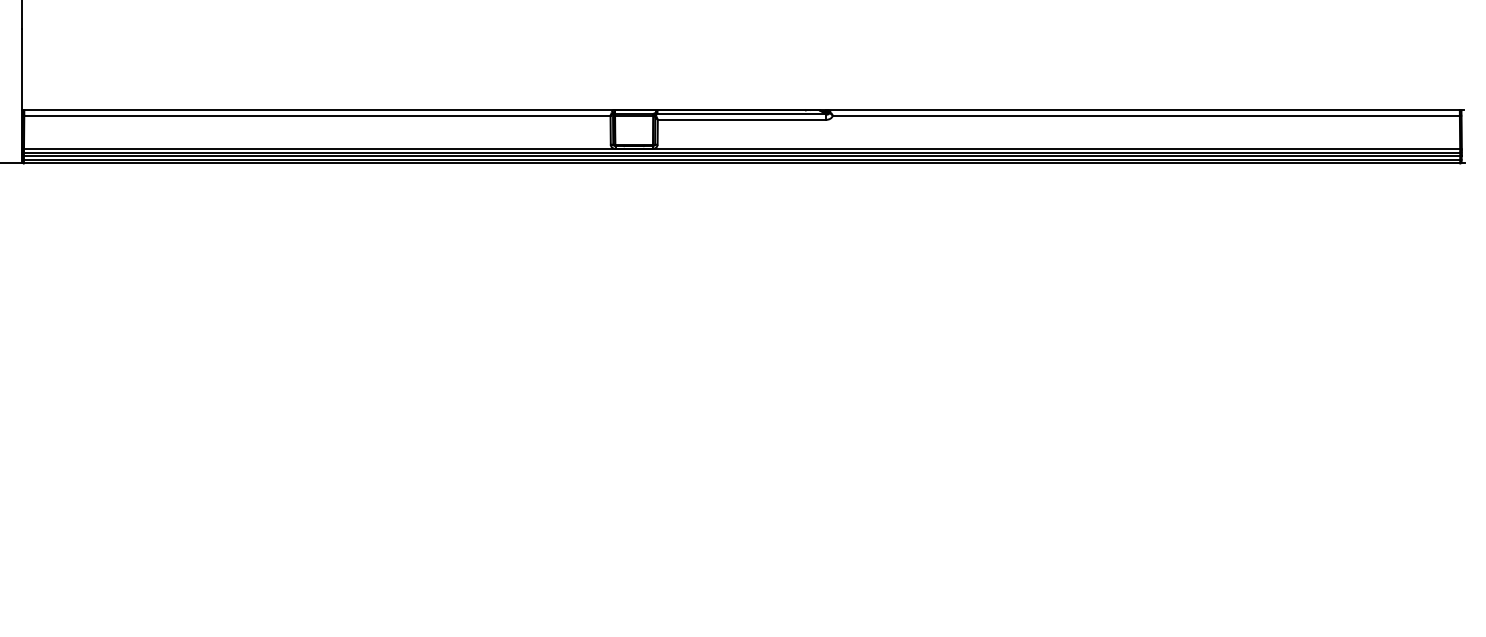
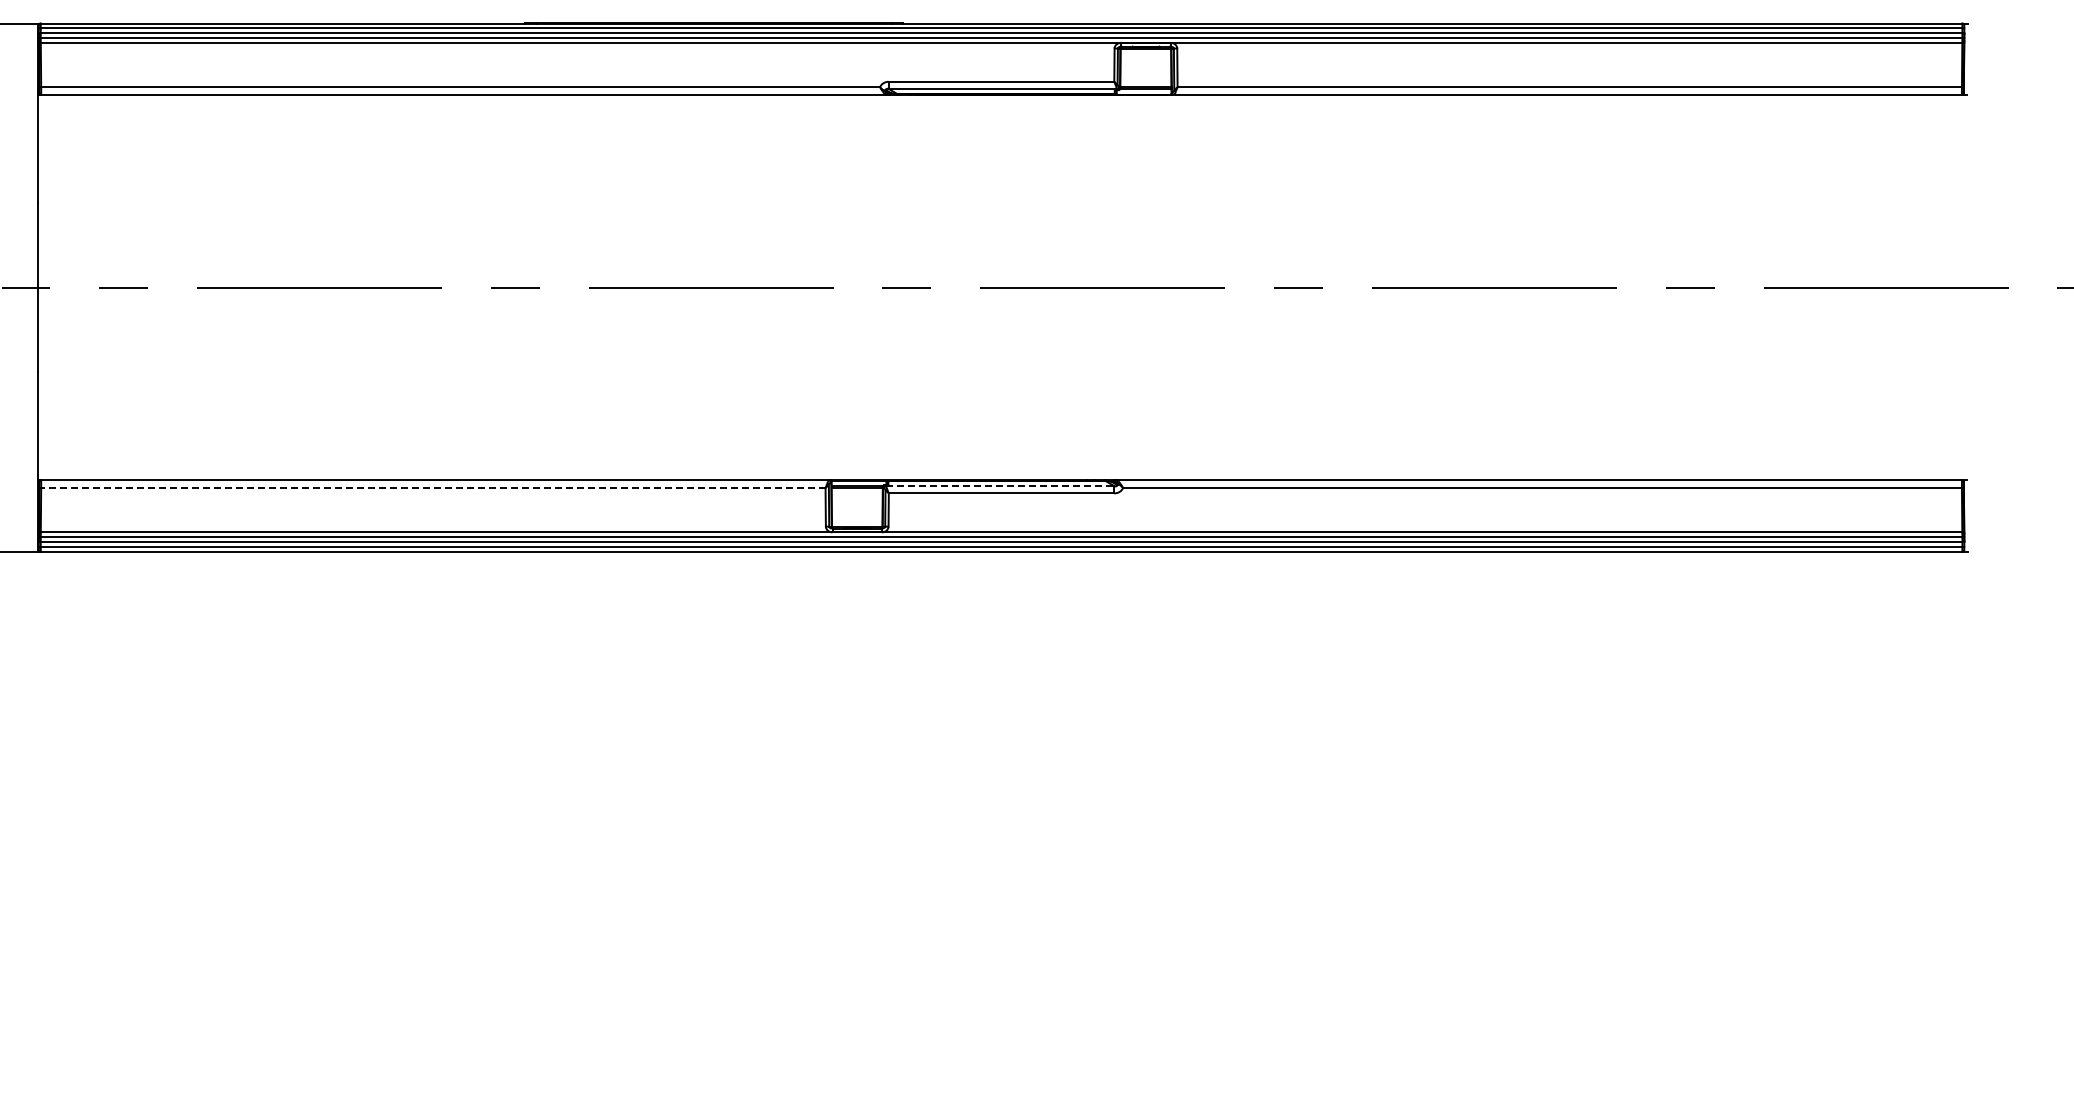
line: (741, 114) -> (1000, 486), solid -> dashed
line: (316, 115) -> (432, 487), solid -> dashed

